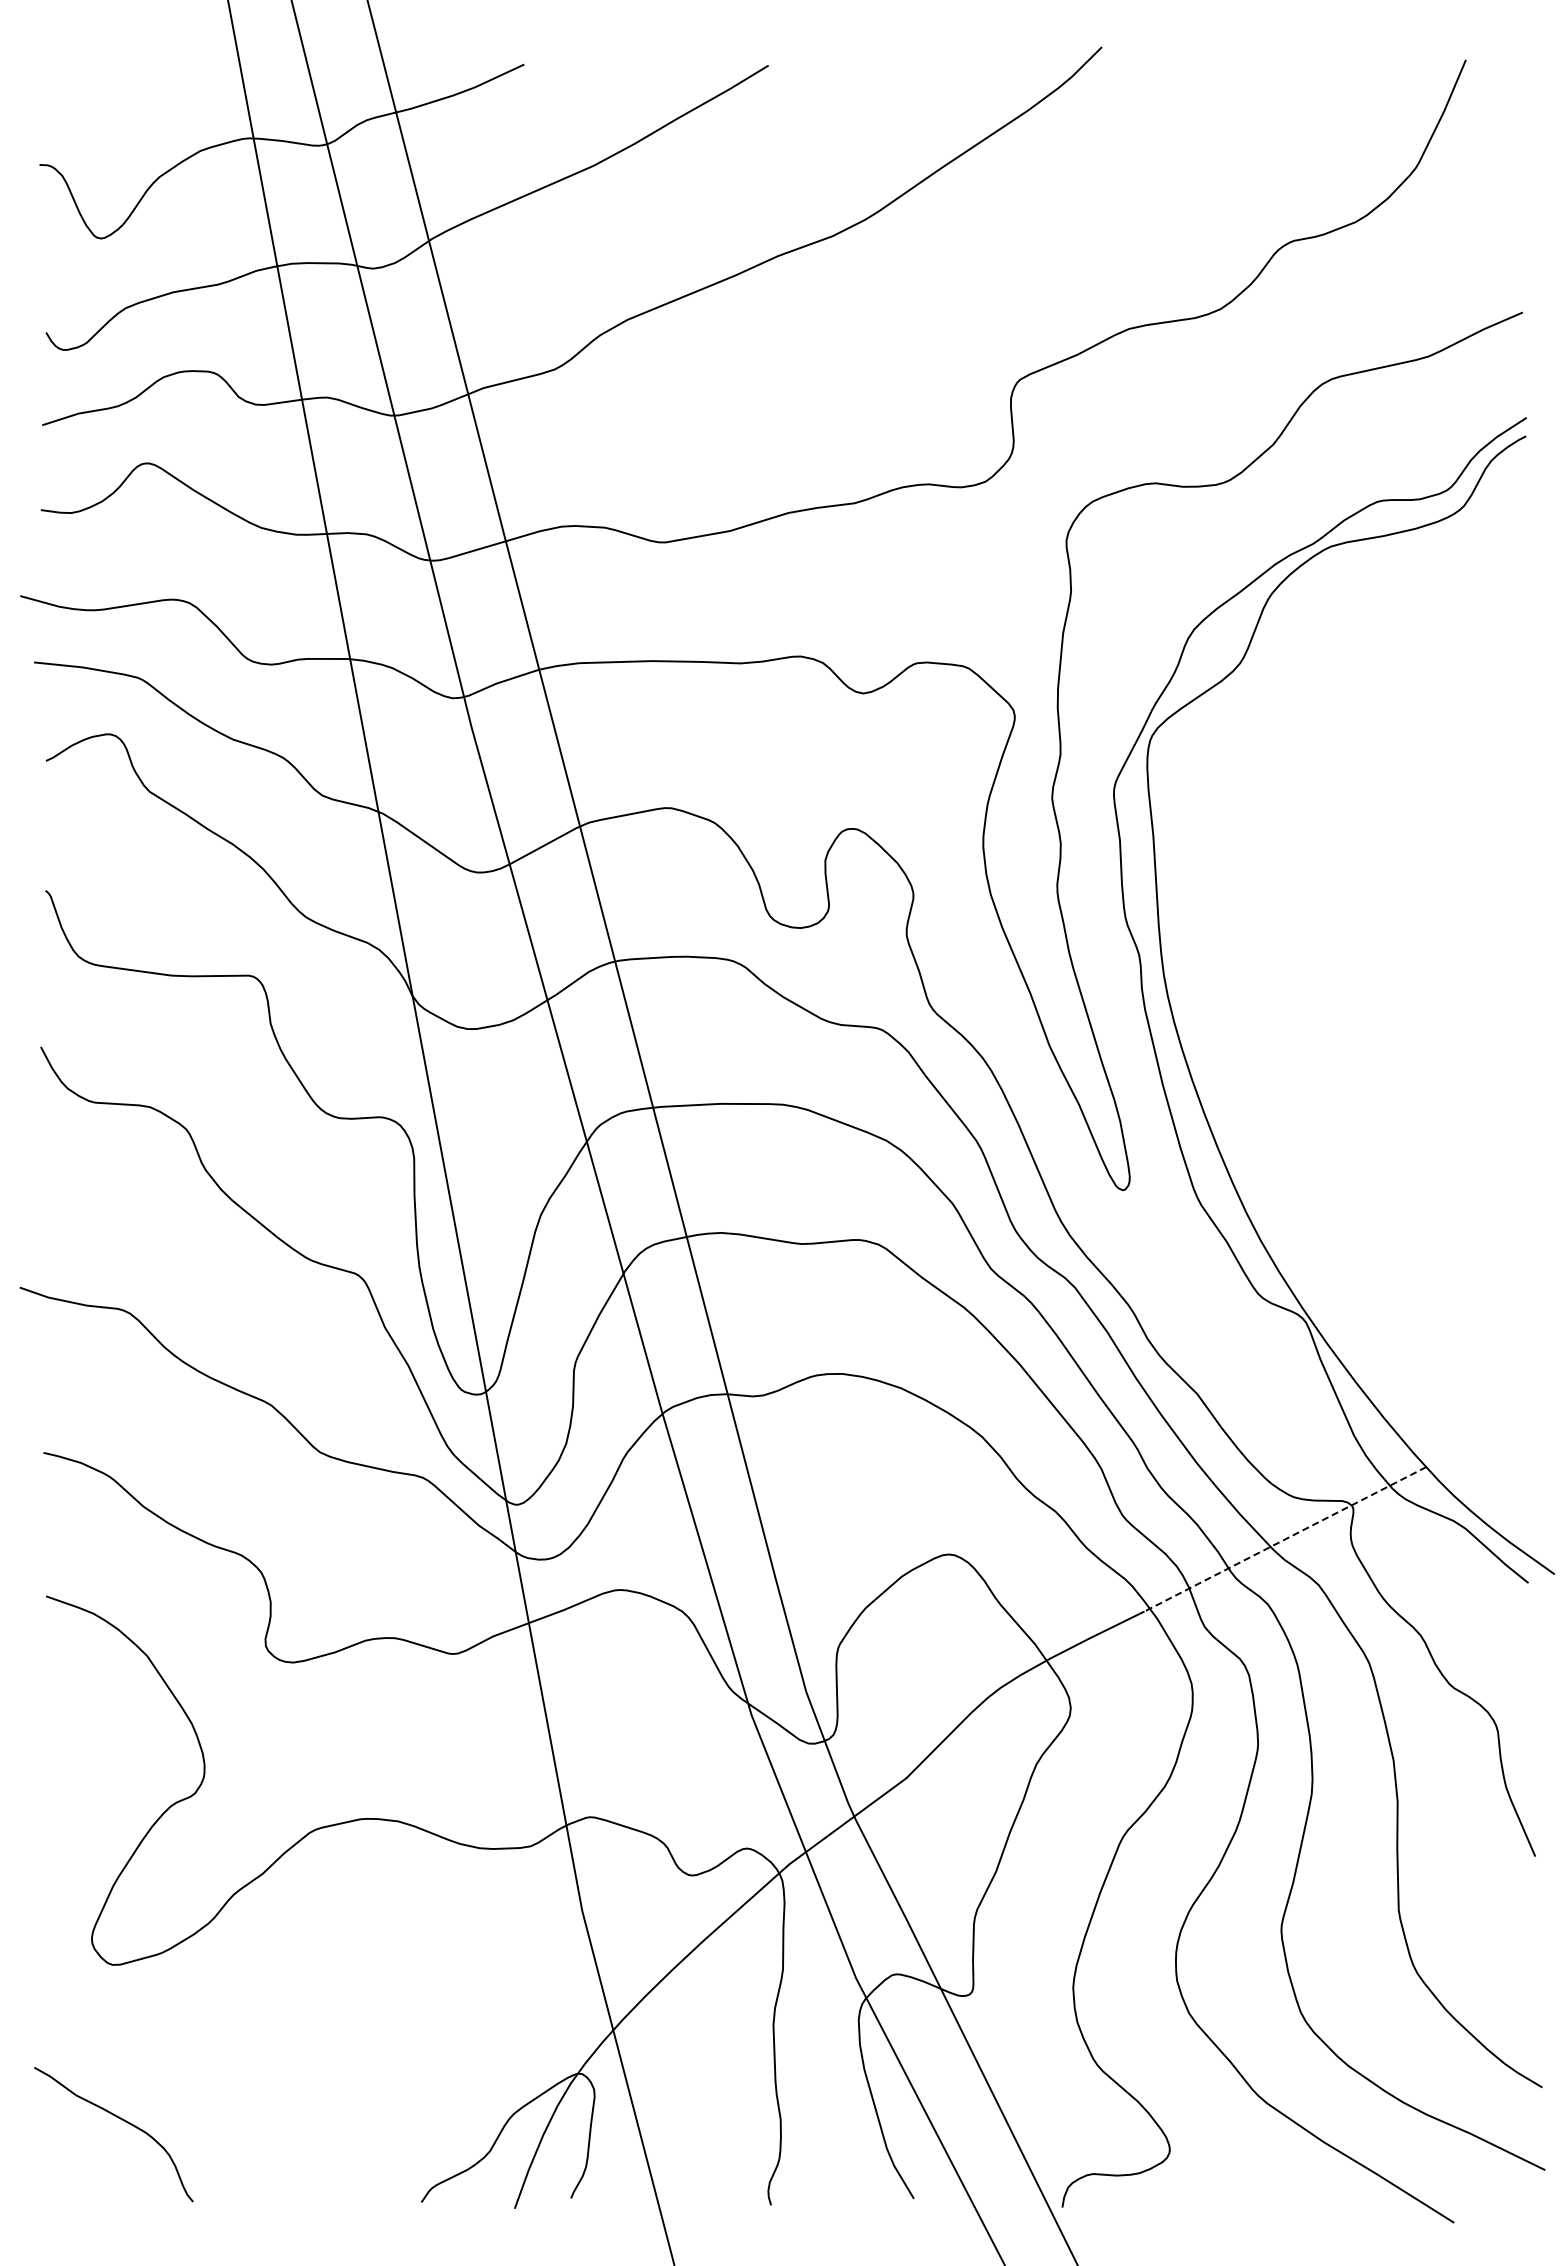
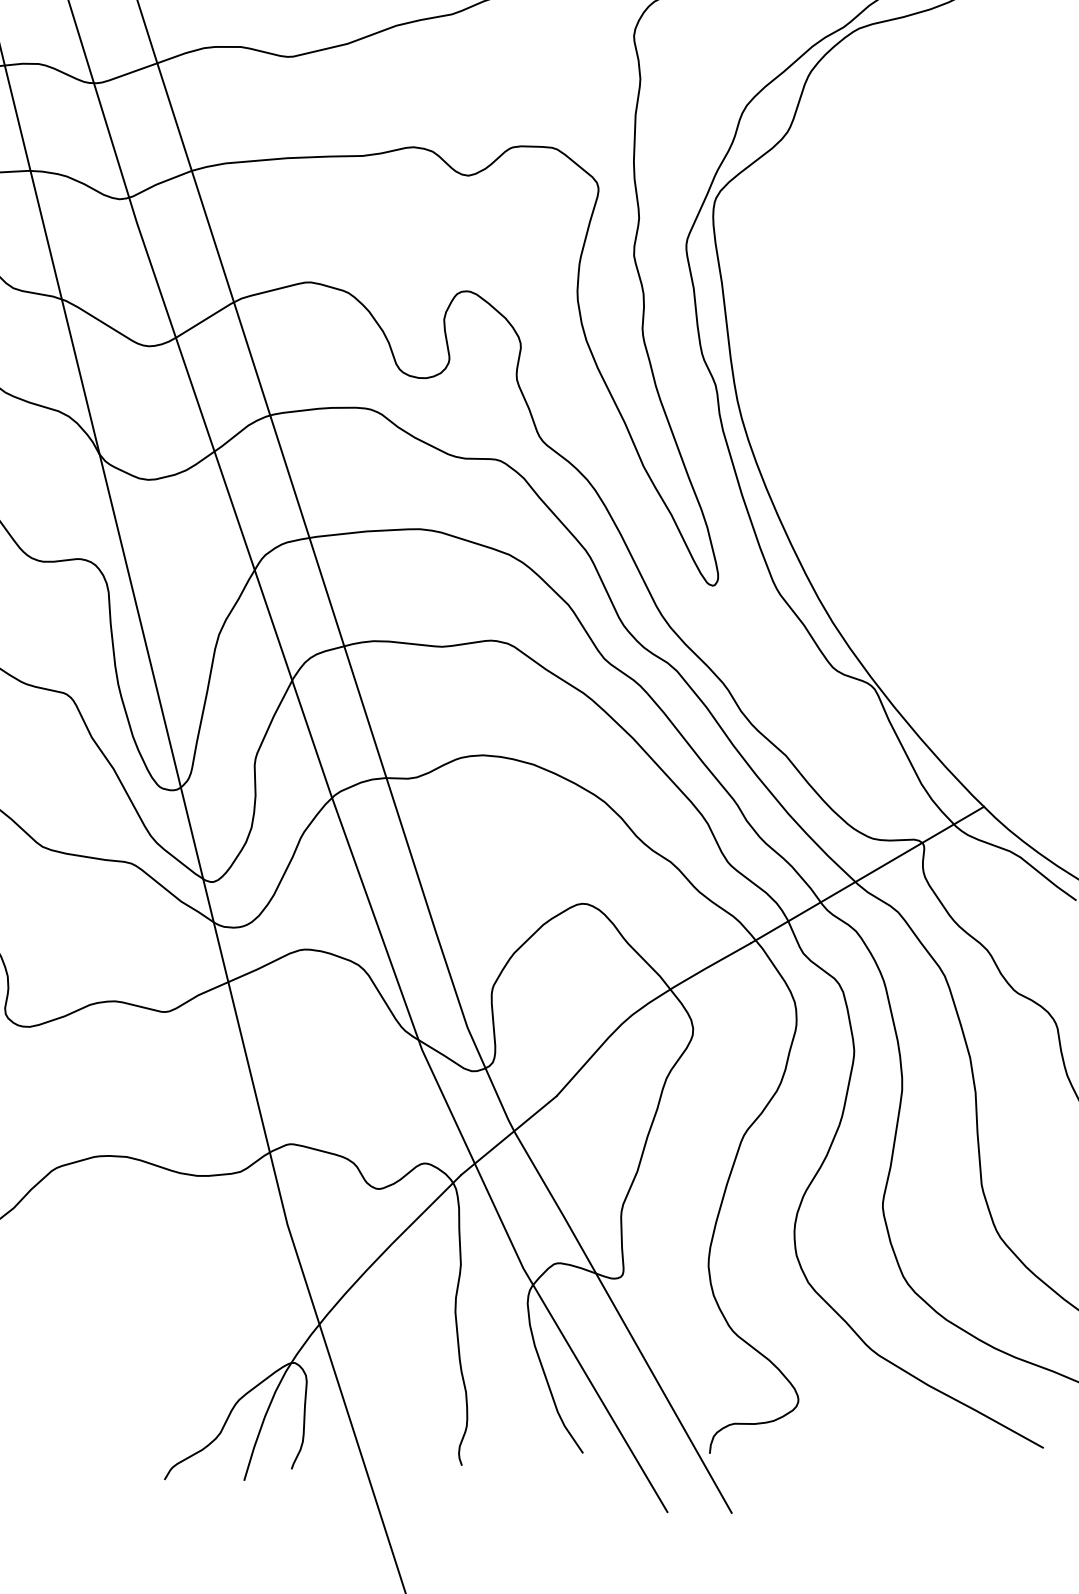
line: (1284, 1539) -> (866, 875), dashed -> solid

